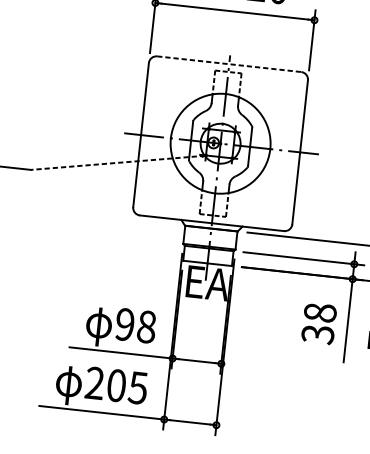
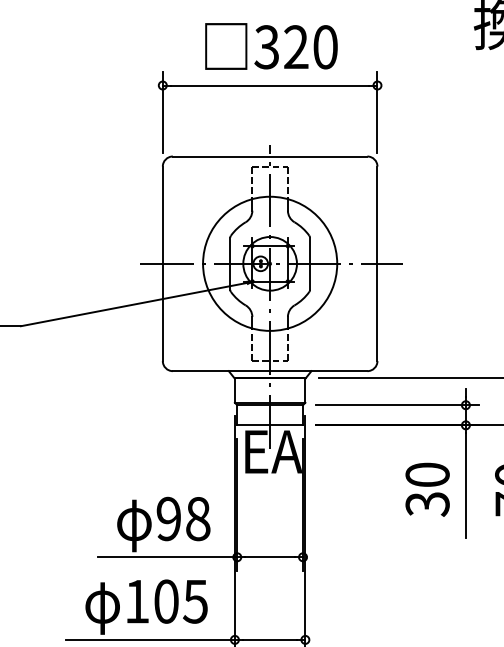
line: (229, 64) -> (270, 156), dashed -> solid
line: (117, 163) -> (135, 304), dashed -> solid
text: (320, 312) -> (427, 474), 38 -> 30
text: (95, 383) -> (137, 601), 205 -> 105

